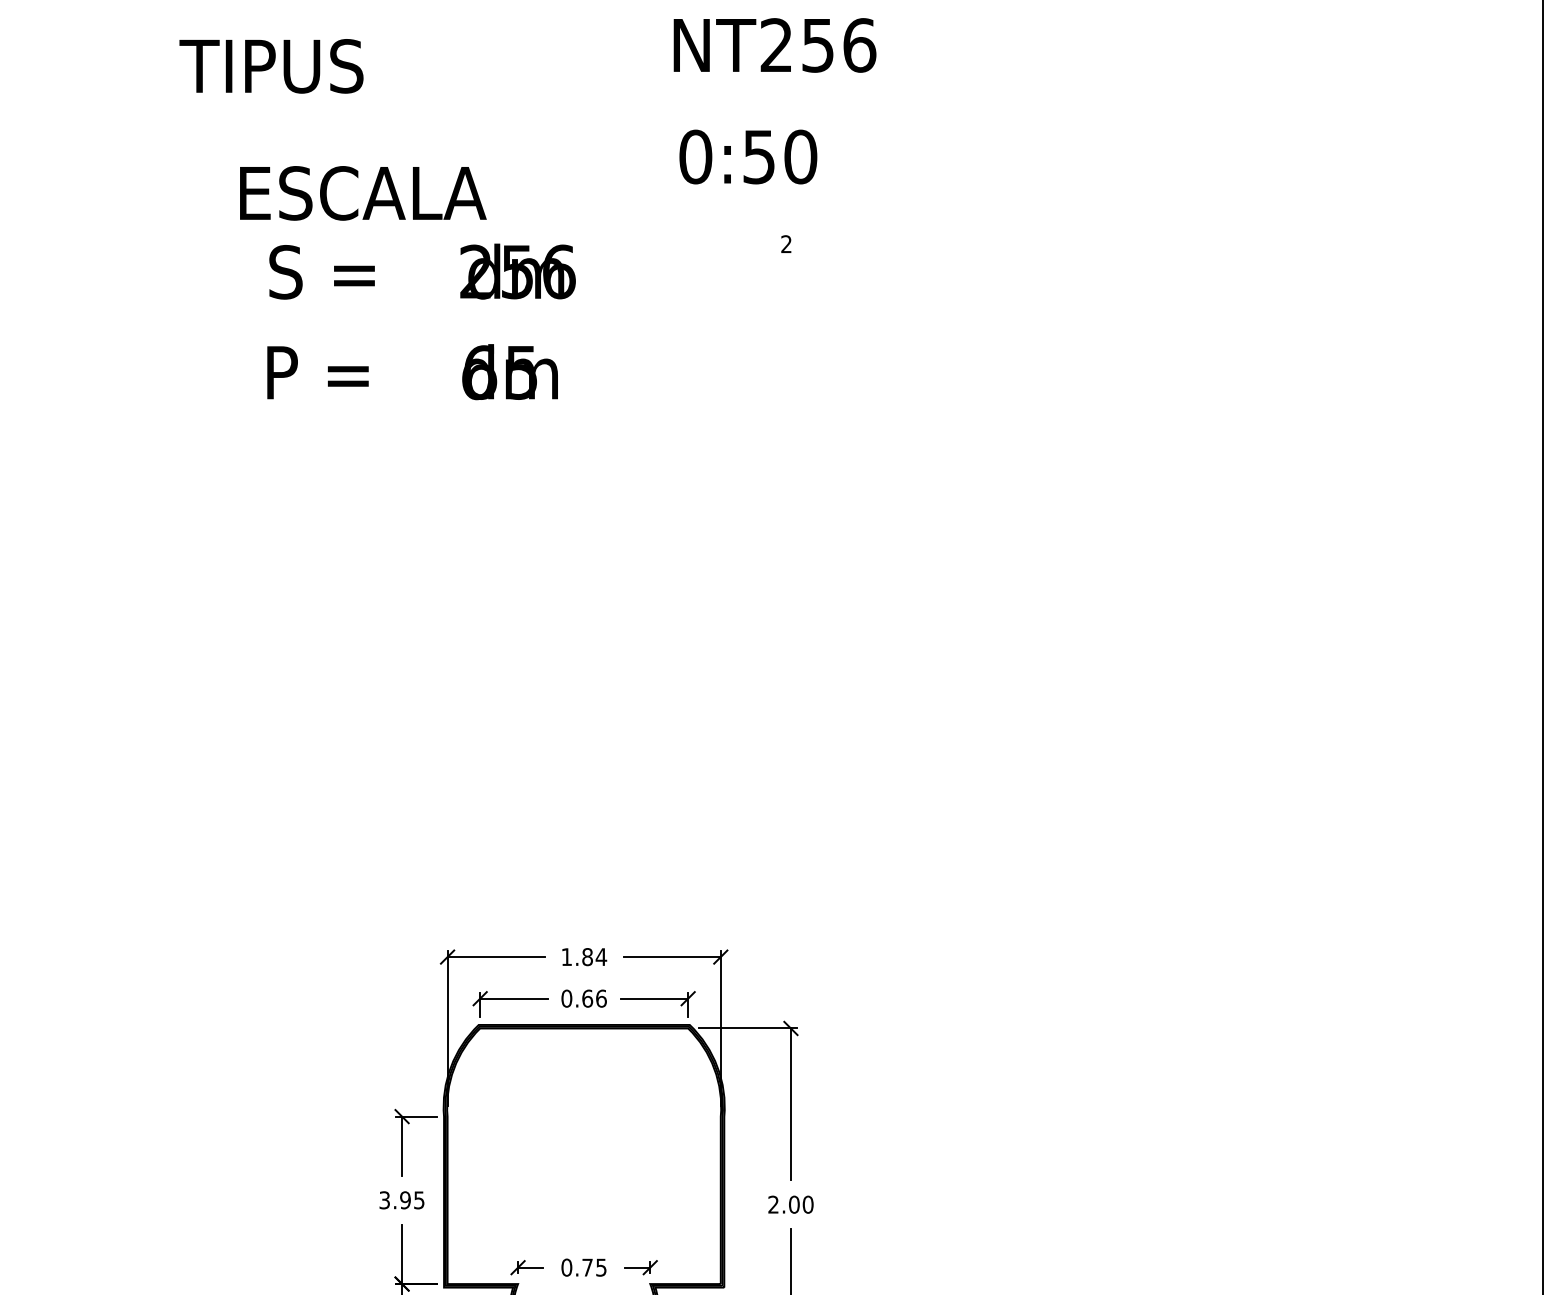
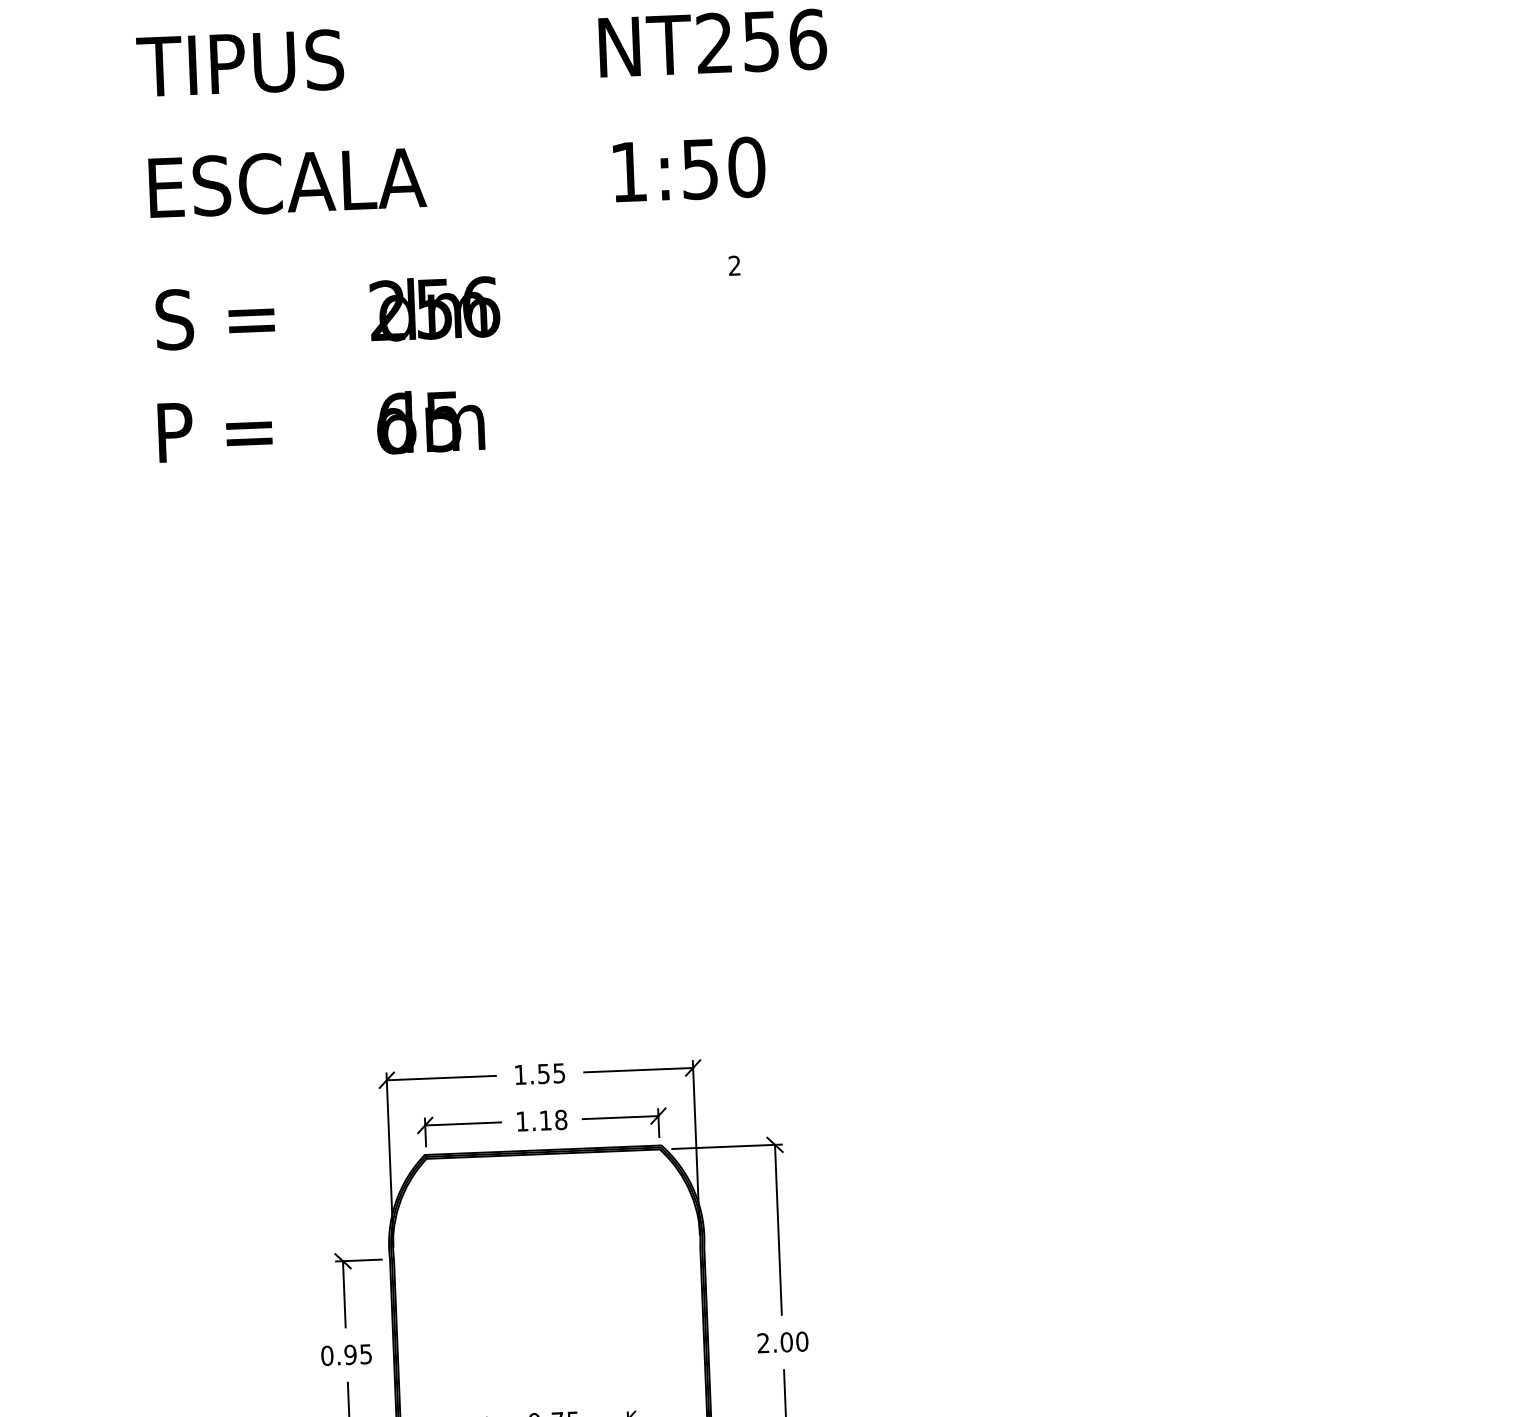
text: (271, 66) -> (240, 63), moved
text: (695, 156) -> (628, 171), 0:50 -> 1:50
text: (363, 193) -> (287, 182), moved
text: (594, 957) -> (551, 1074), 1.84 -> 1.55
text: (583, 998) -> (541, 1120), 0.66 -> 1.18
text: (384, 1200) -> (327, 1356), 3.95 -> 0.95

